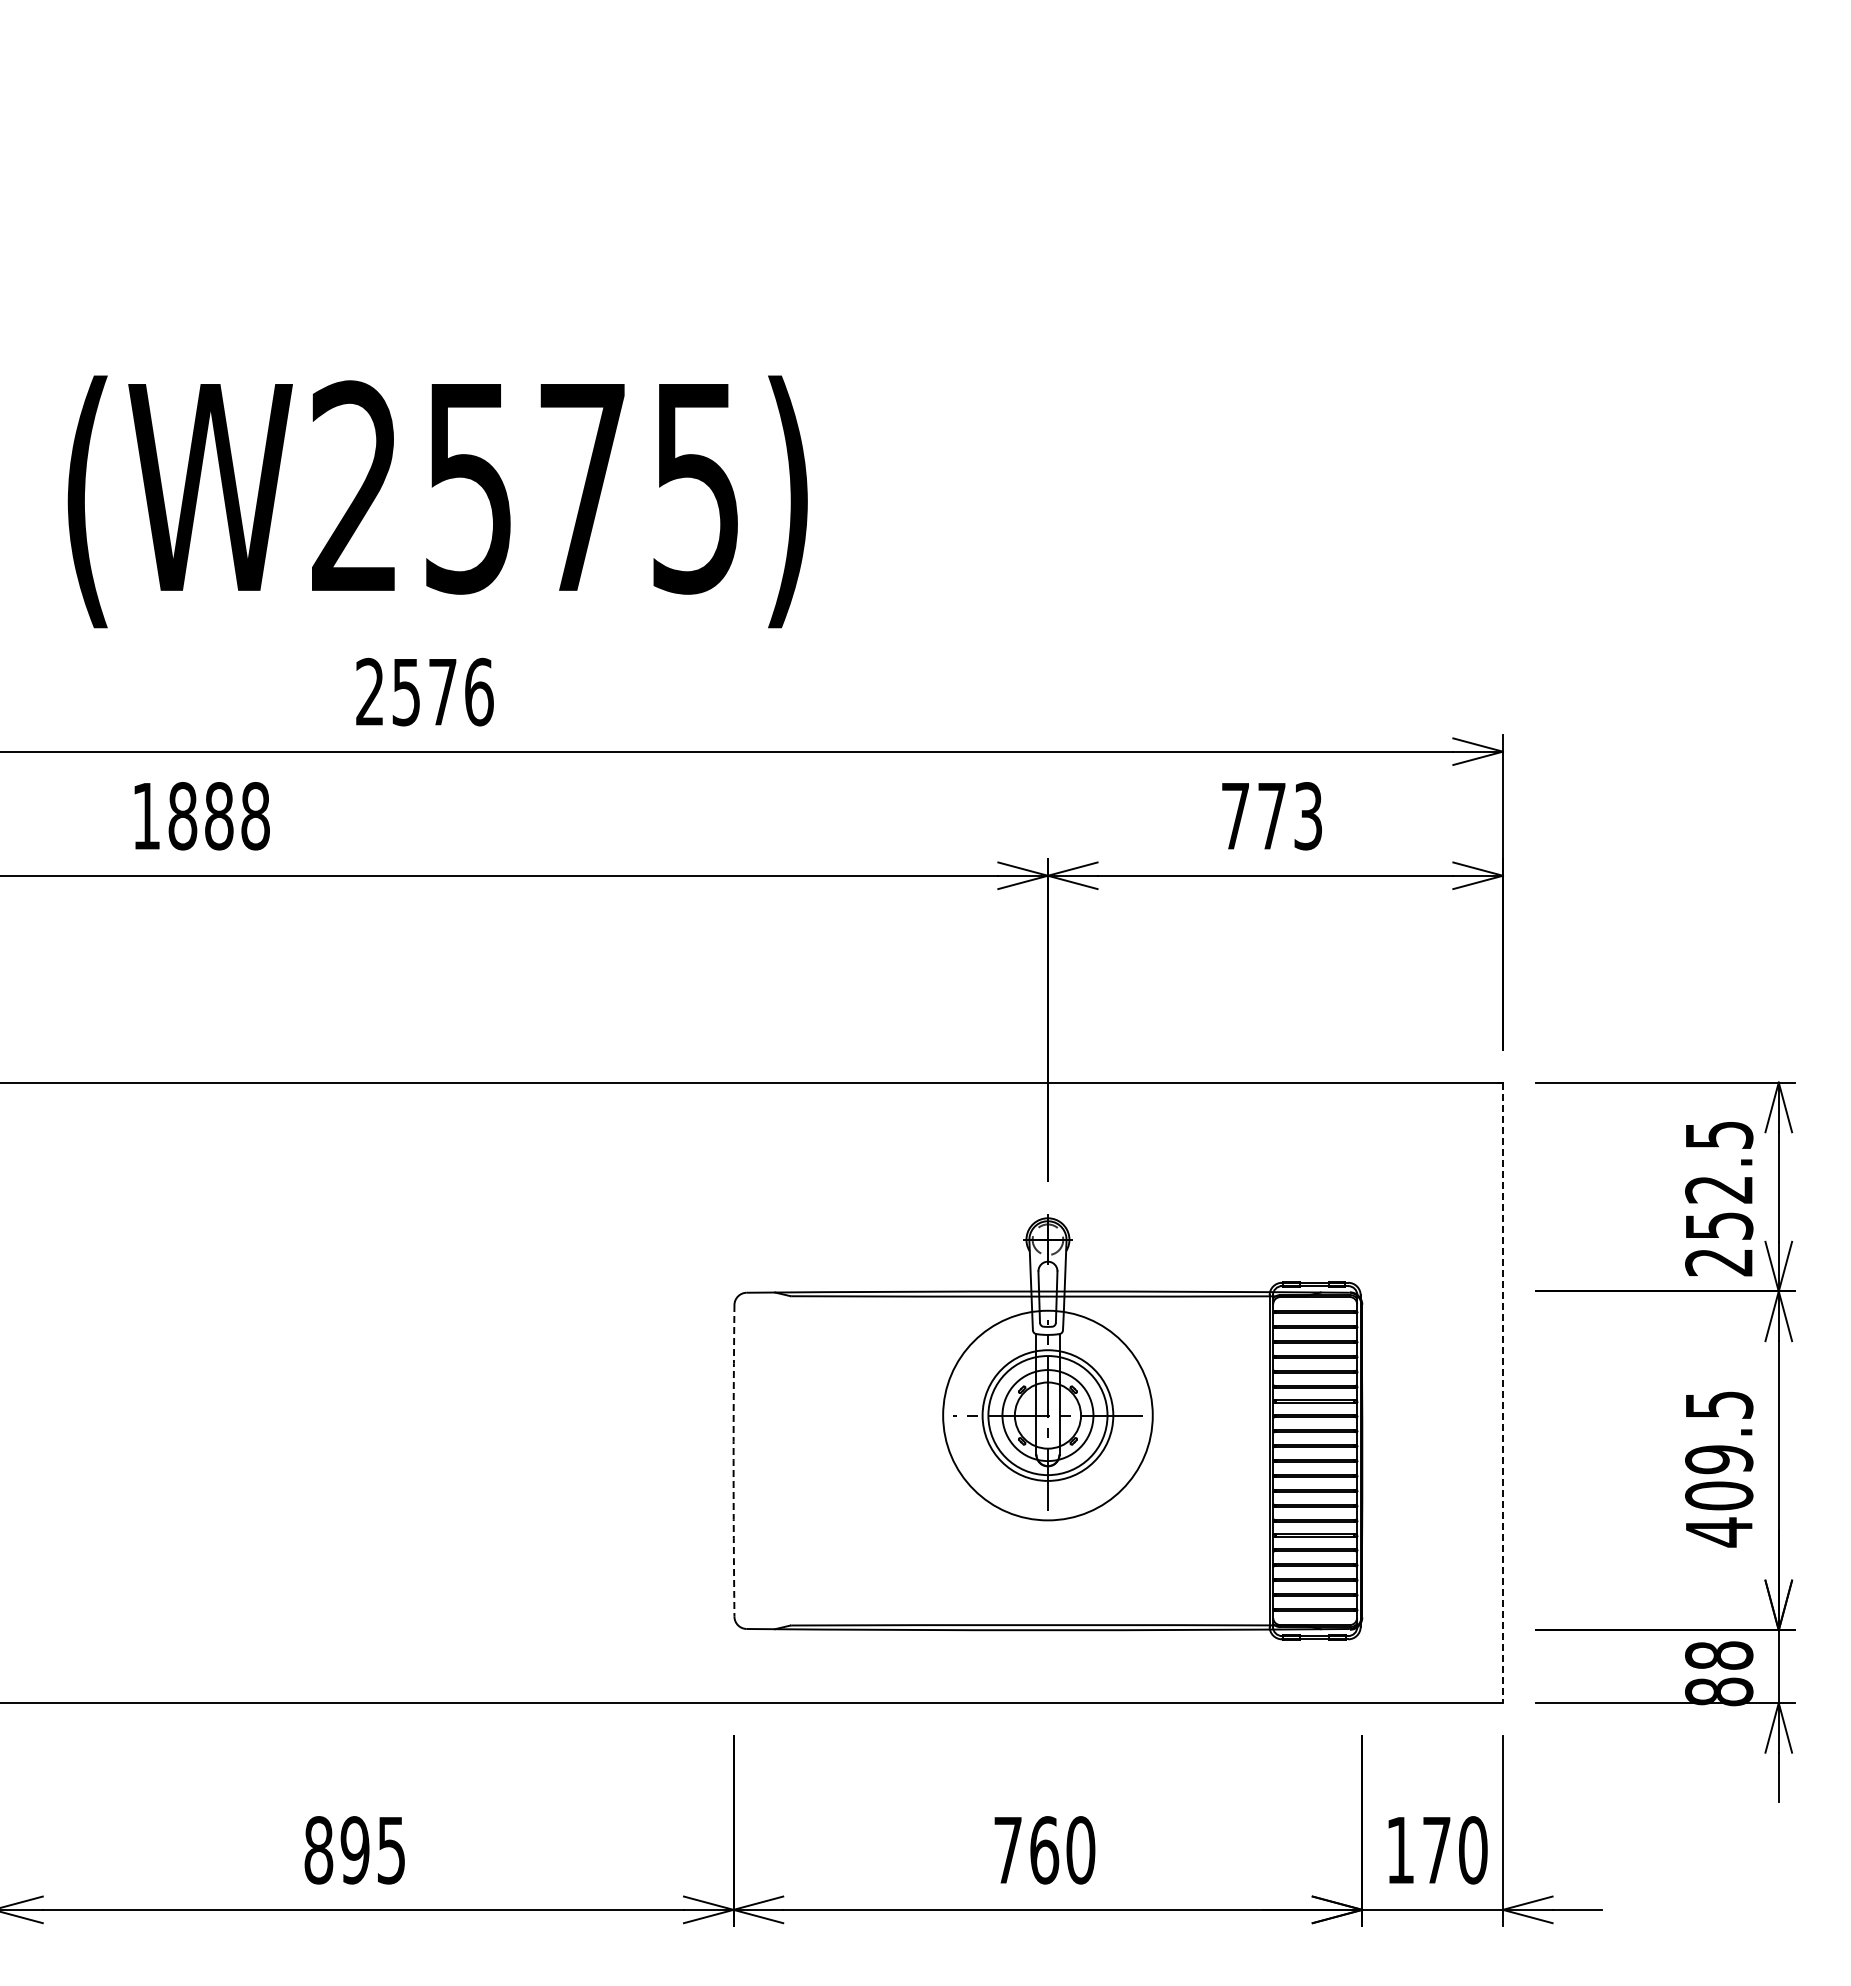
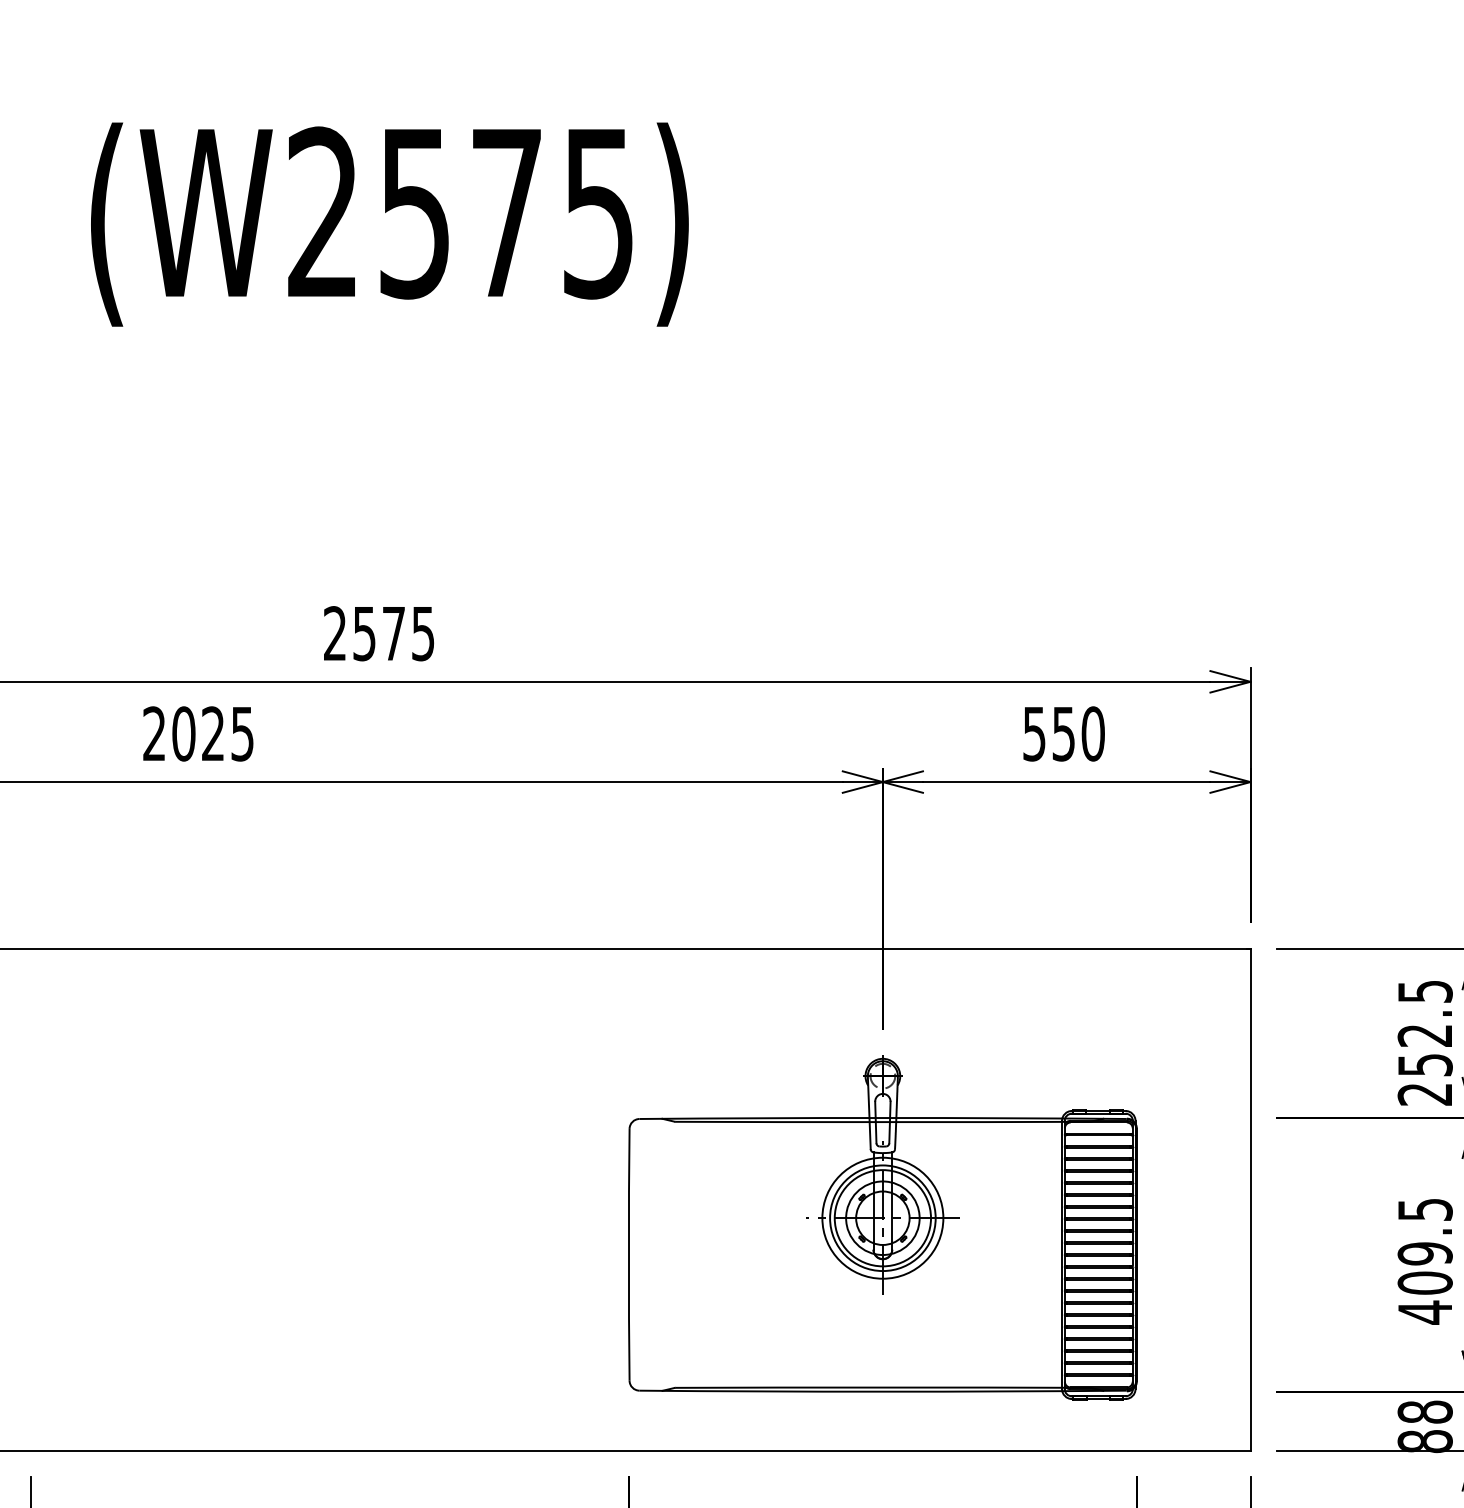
text: (437, 501) -> (389, 224), moved
text: (479, 691) -> (423, 633), 2576 -> 2575
text: (200, 816) -> (198, 734), 1888 -> 2025
text: (1272, 816) -> (1064, 734), 773 -> 550
line: (1502, 1393) -> (1250, 1200), dashed -> solid
circle: (1047, 1415) -> (882, 1218), size x0.71
arc: (733, 1460) -> (628, 1254), dashed -> solid

